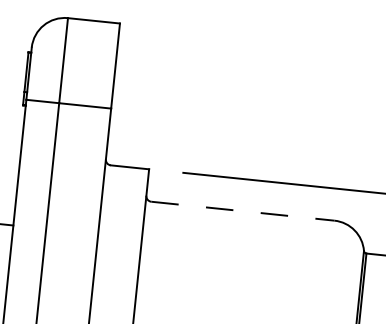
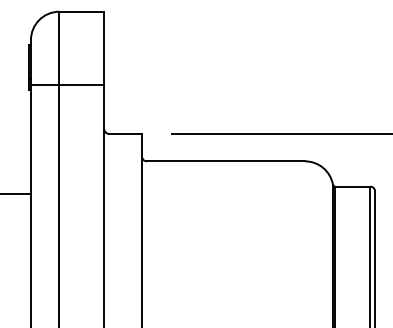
line: (243, 211) -> (226, 161), dashed -> solid

